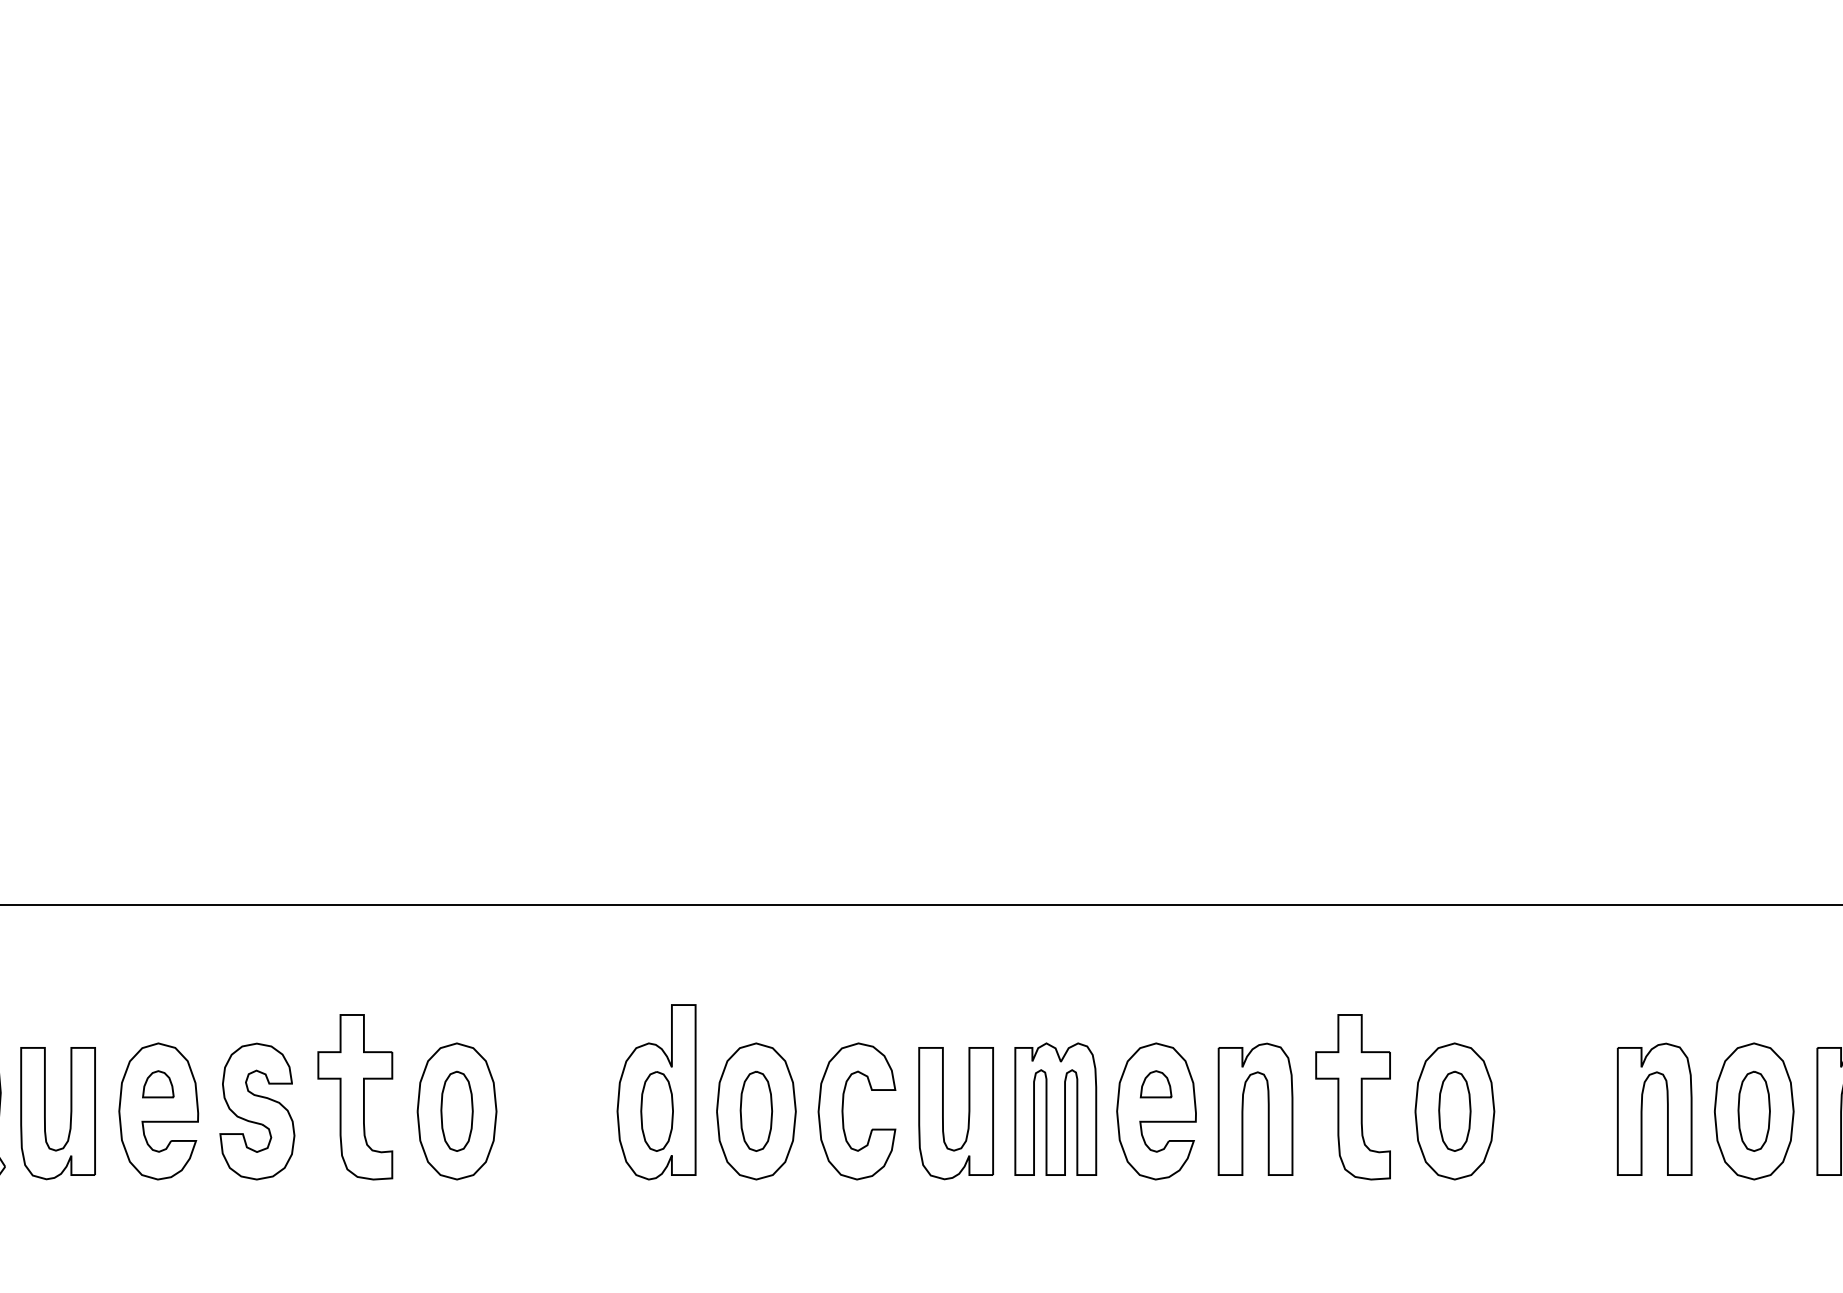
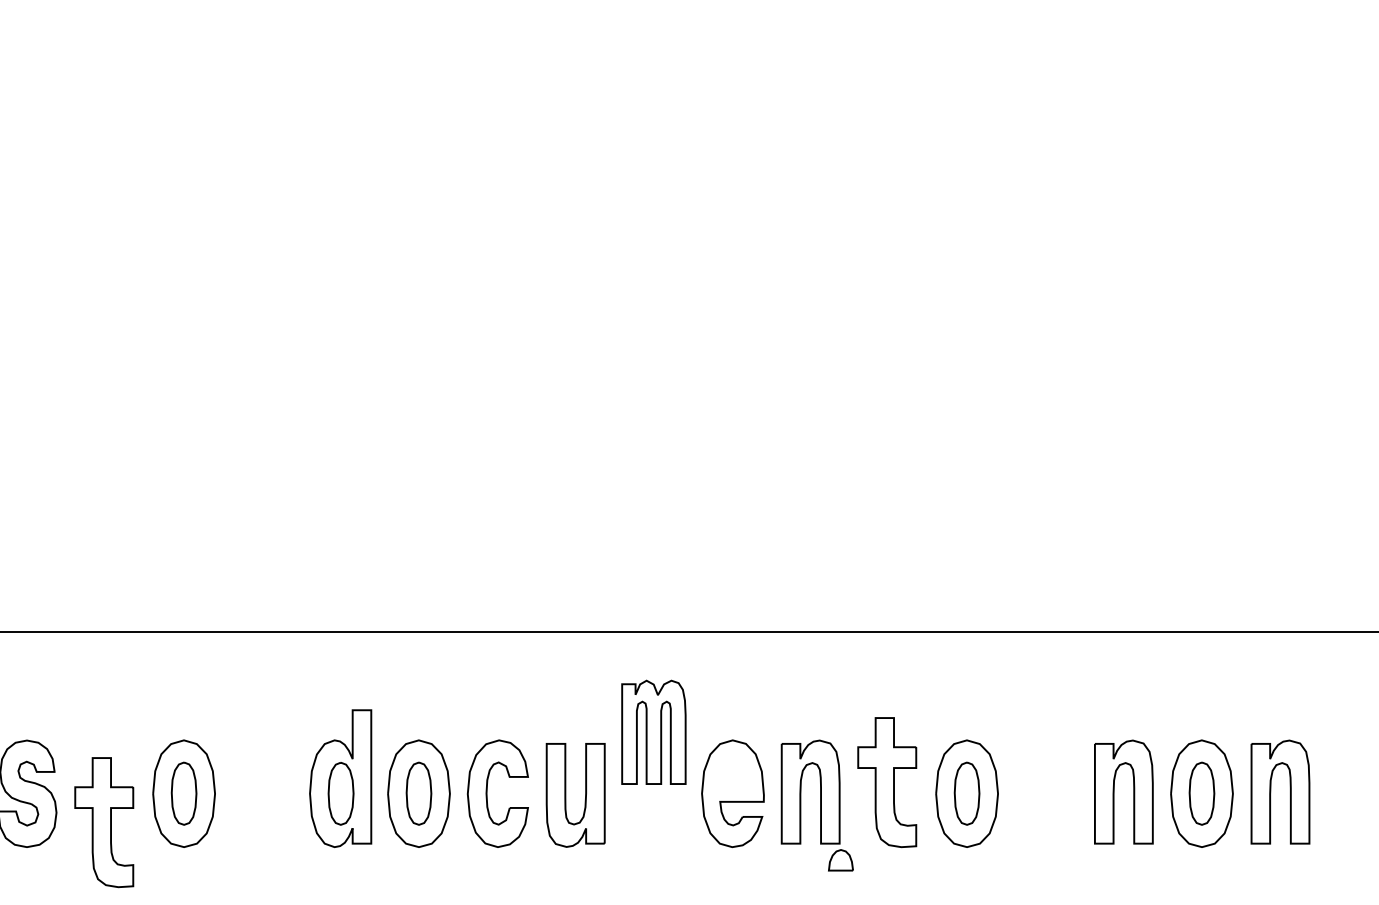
part: (1155, 1084) -> (840, 860), moved
part: (355, 1097) -> (104, 822), moved
part: (1055, 1108) -> (653, 731), moved

